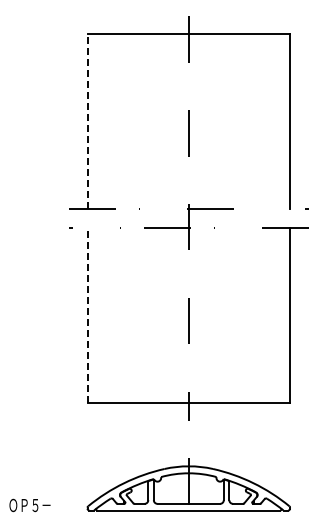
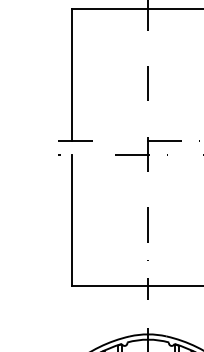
line: (87, 121) -> (71, 74), dashed -> solid
line: (87, 314) -> (71, 220), dashed -> solid

